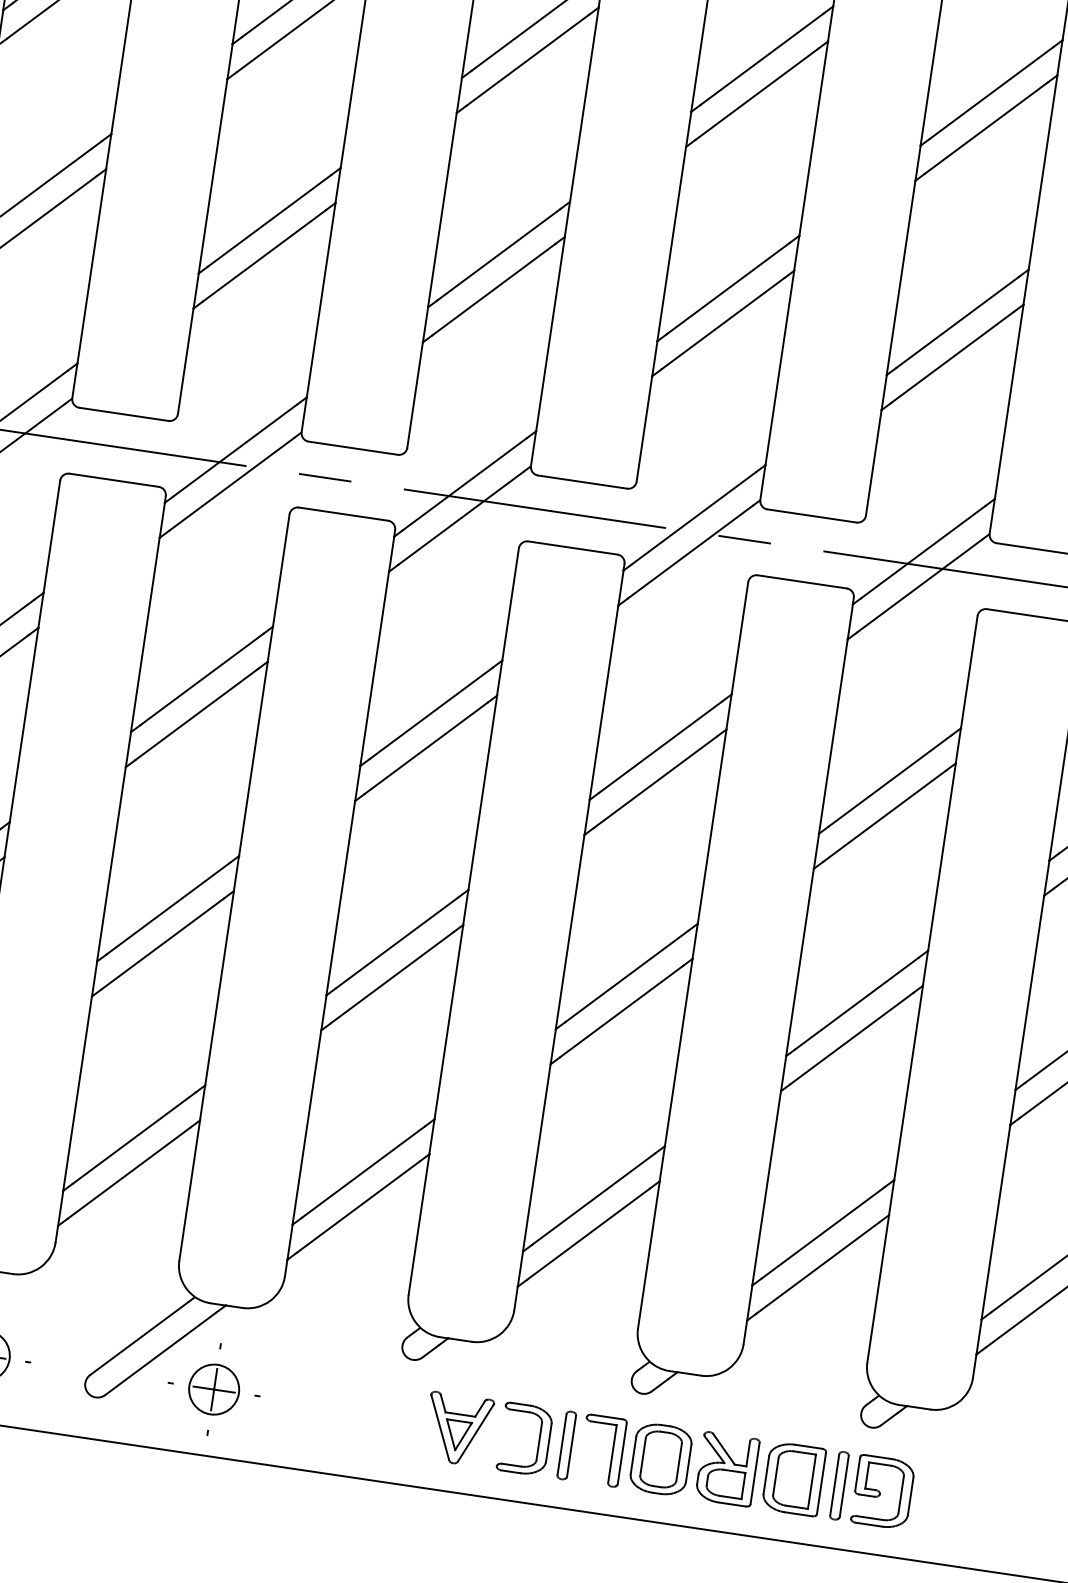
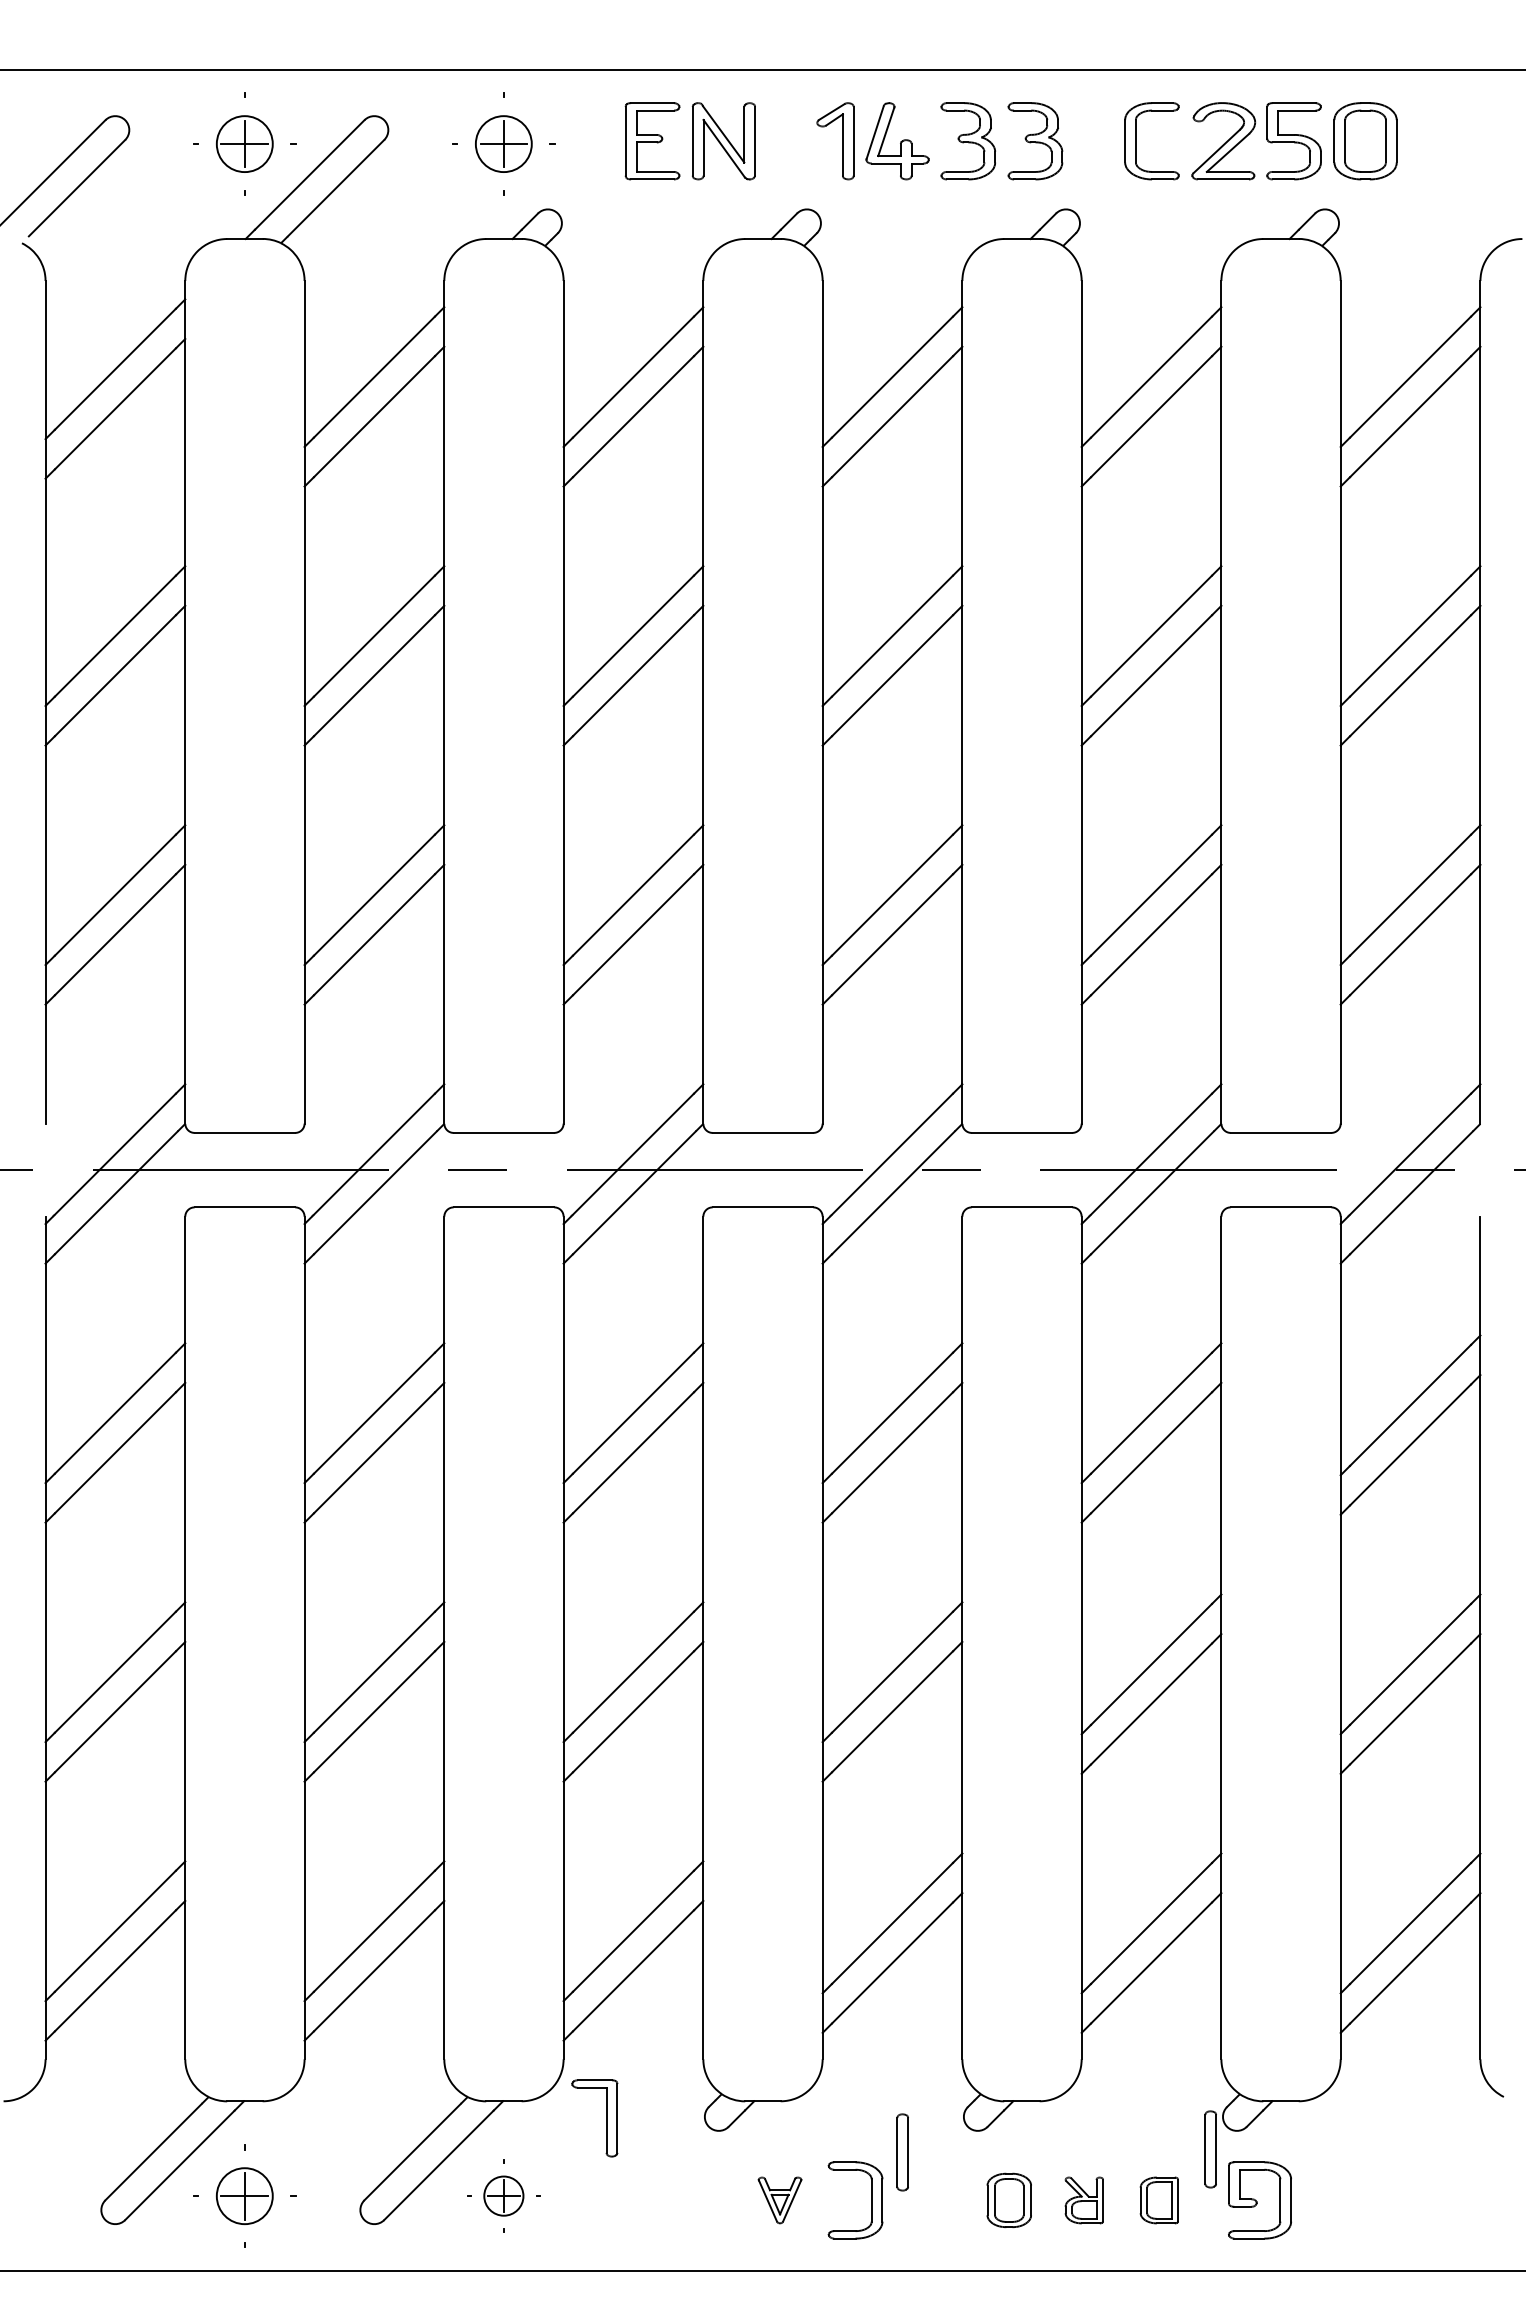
part: (213, 1388) -> (503, 2195), size x0.7
part: (457, 1429) -> (779, 2200), size x0.6
part: (566, 1445) -> (902, 2152), moved
part: (612, 1452) -> (606, 2118), moved
part: (661, 1459) -> (1009, 2200), size x0.7
part: (727, 1469) -> (1084, 2200), size x0.6
part: (794, 1479) -> (1159, 2200), size x0.6
part: (839, 1485) -> (1210, 2149), moved

